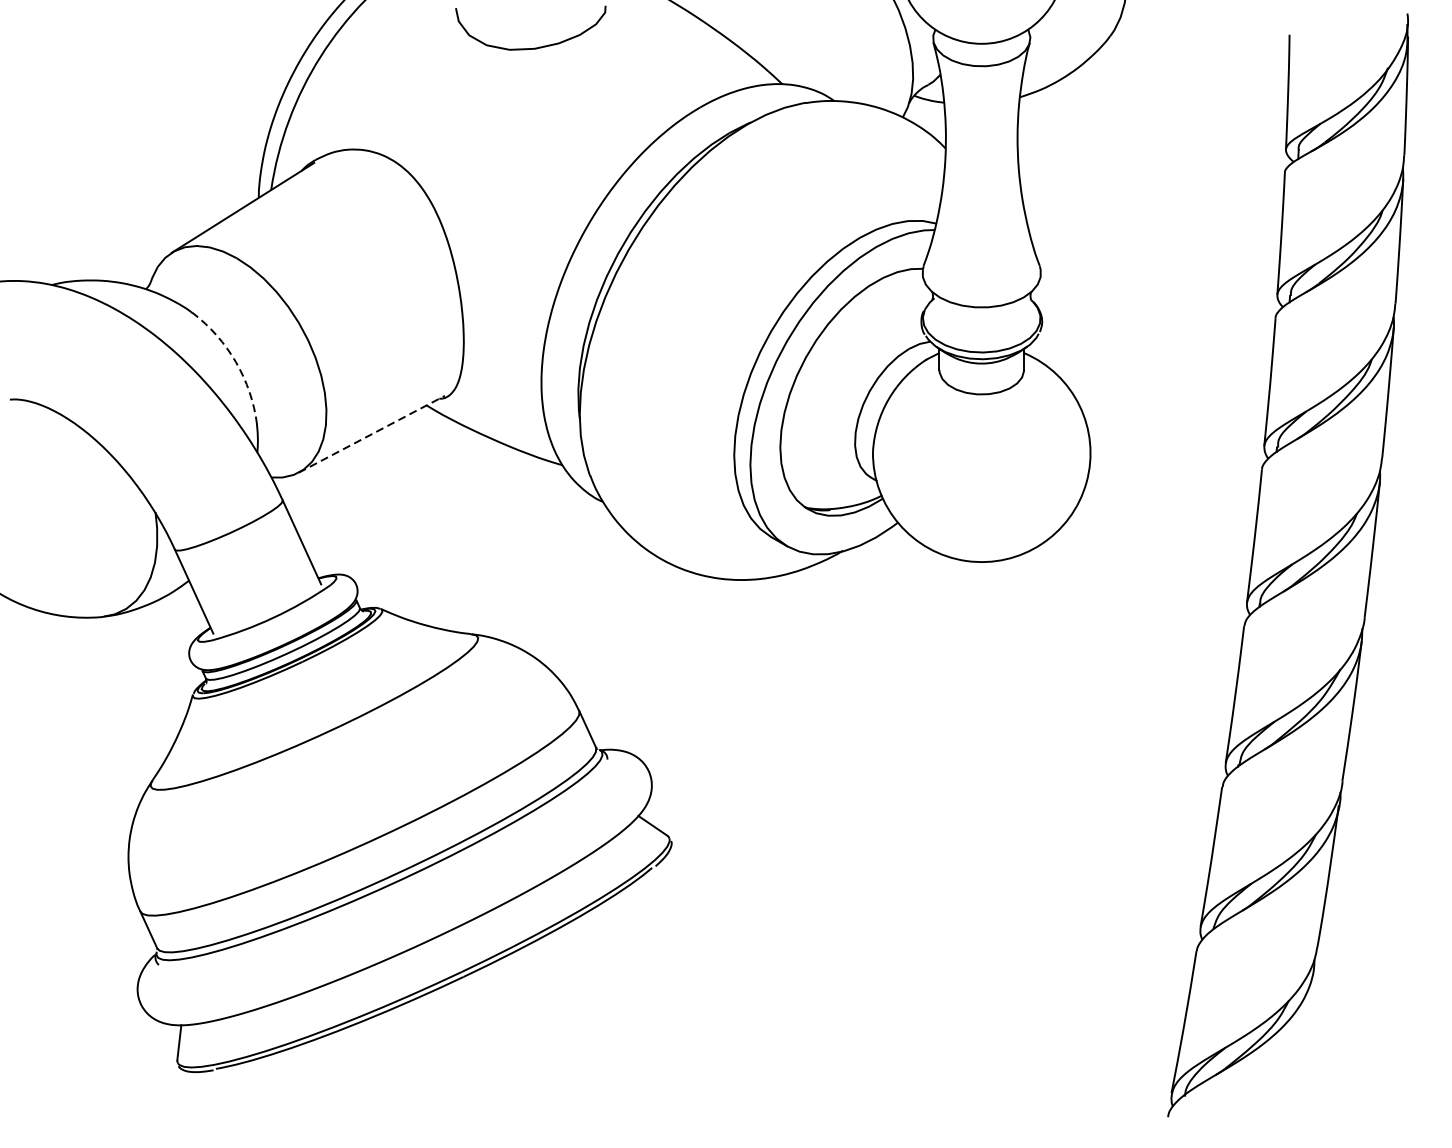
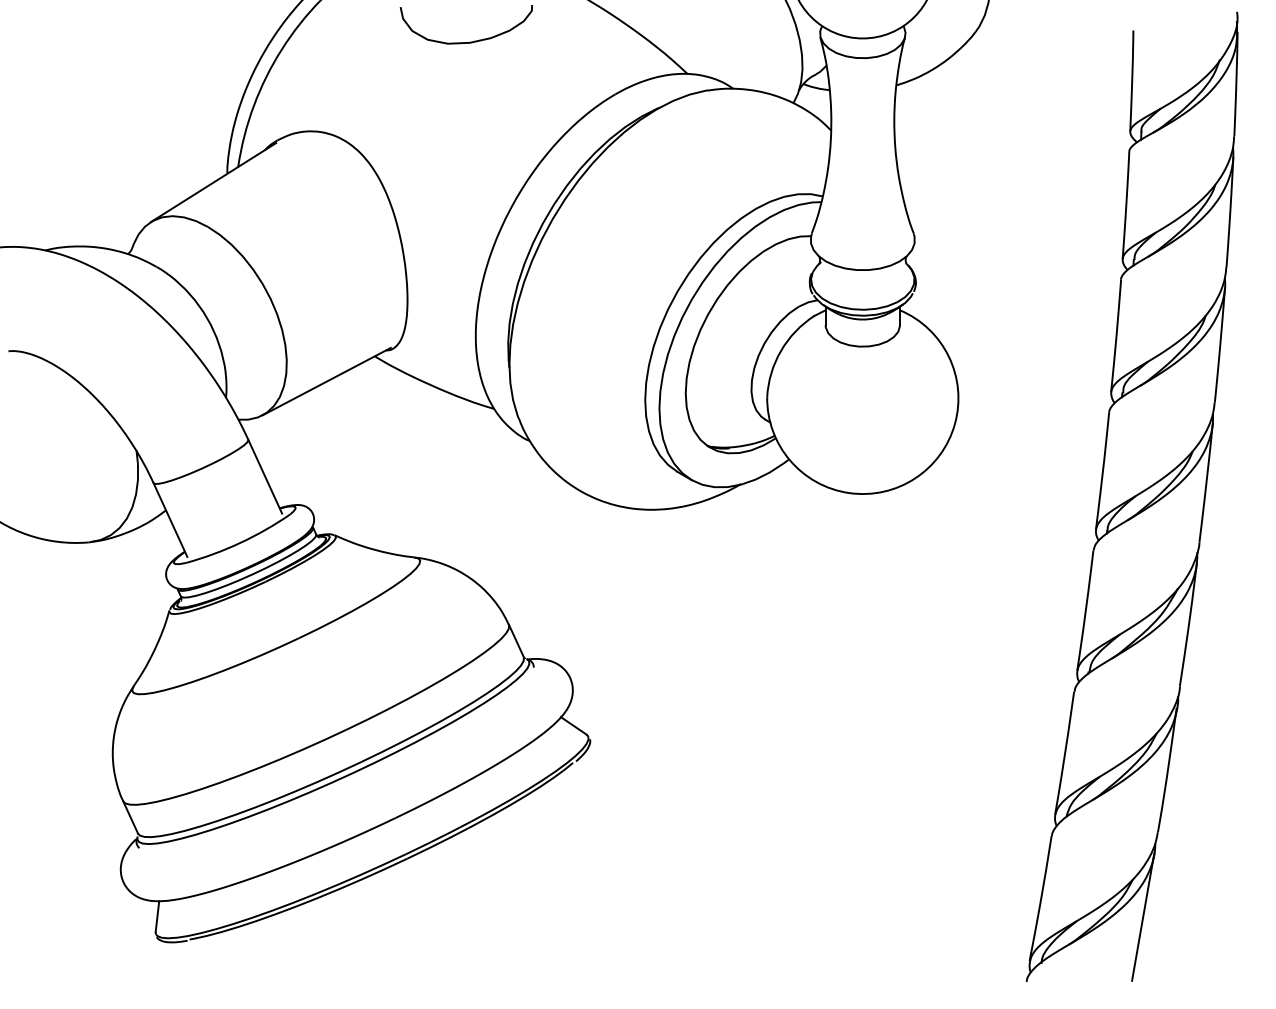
arc: (236, 362) -> (207, 318), dashed -> solid
line: (371, 434) -> (326, 381), dashed -> solid
line: (1301, 1042) -> (1143, 916), added

